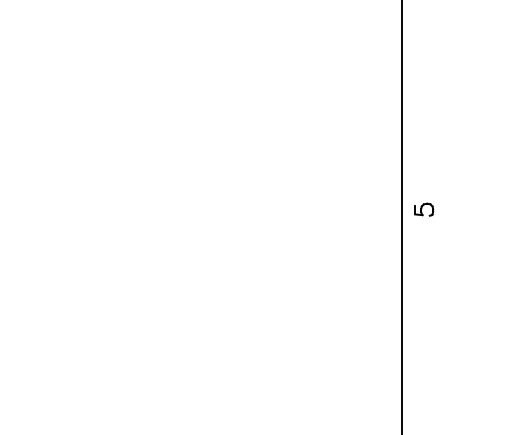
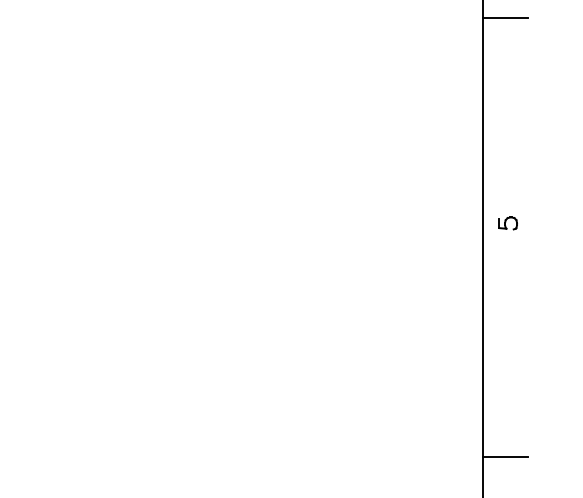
part: (423, 209) -> (507, 223), moved
line: (425, 413) -> (505, 456), added

